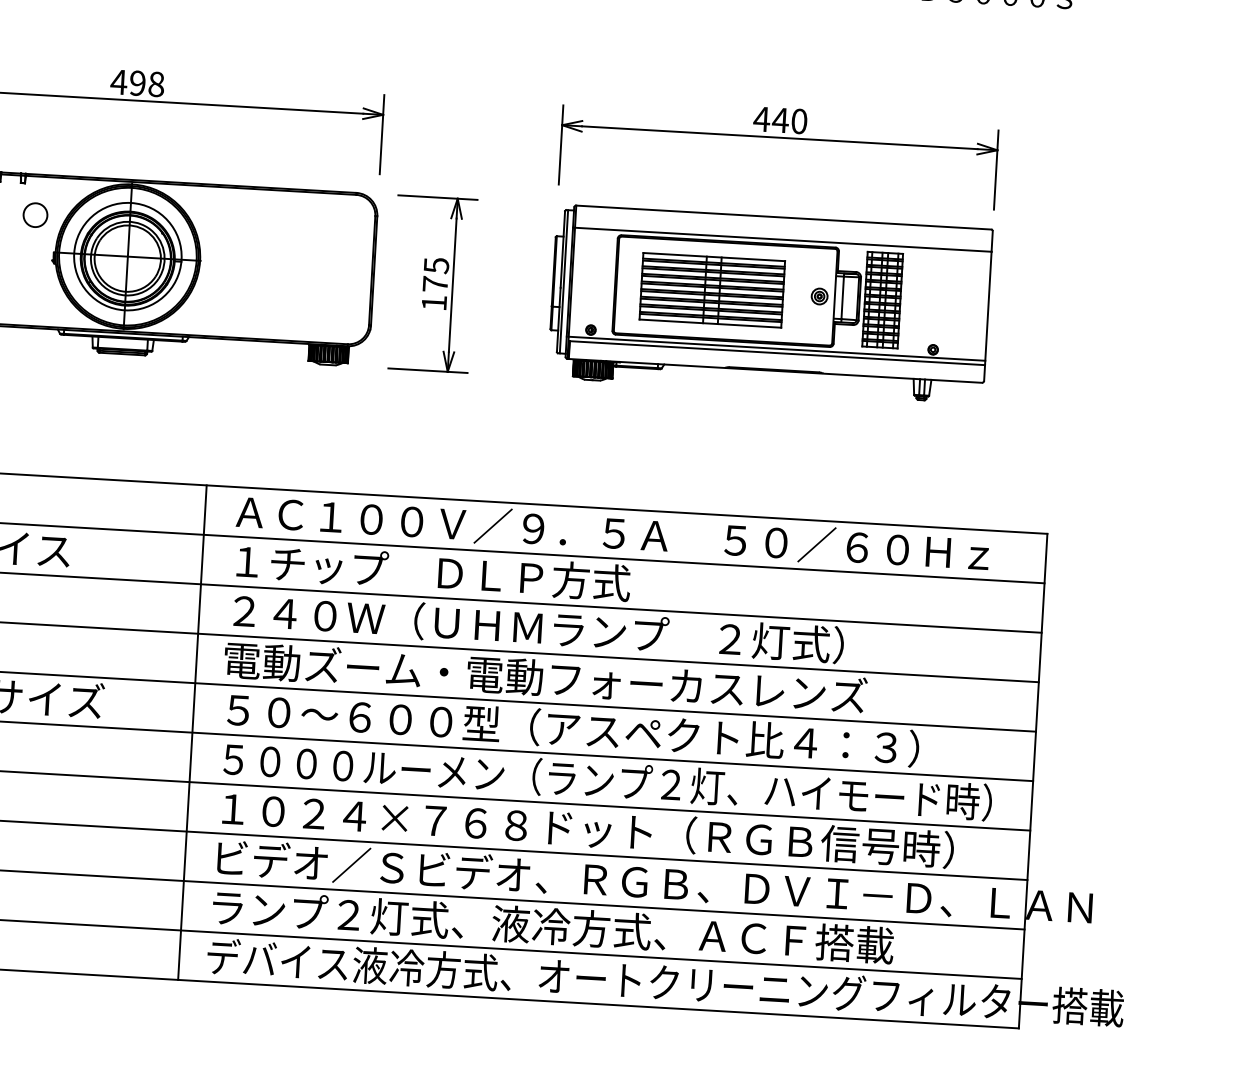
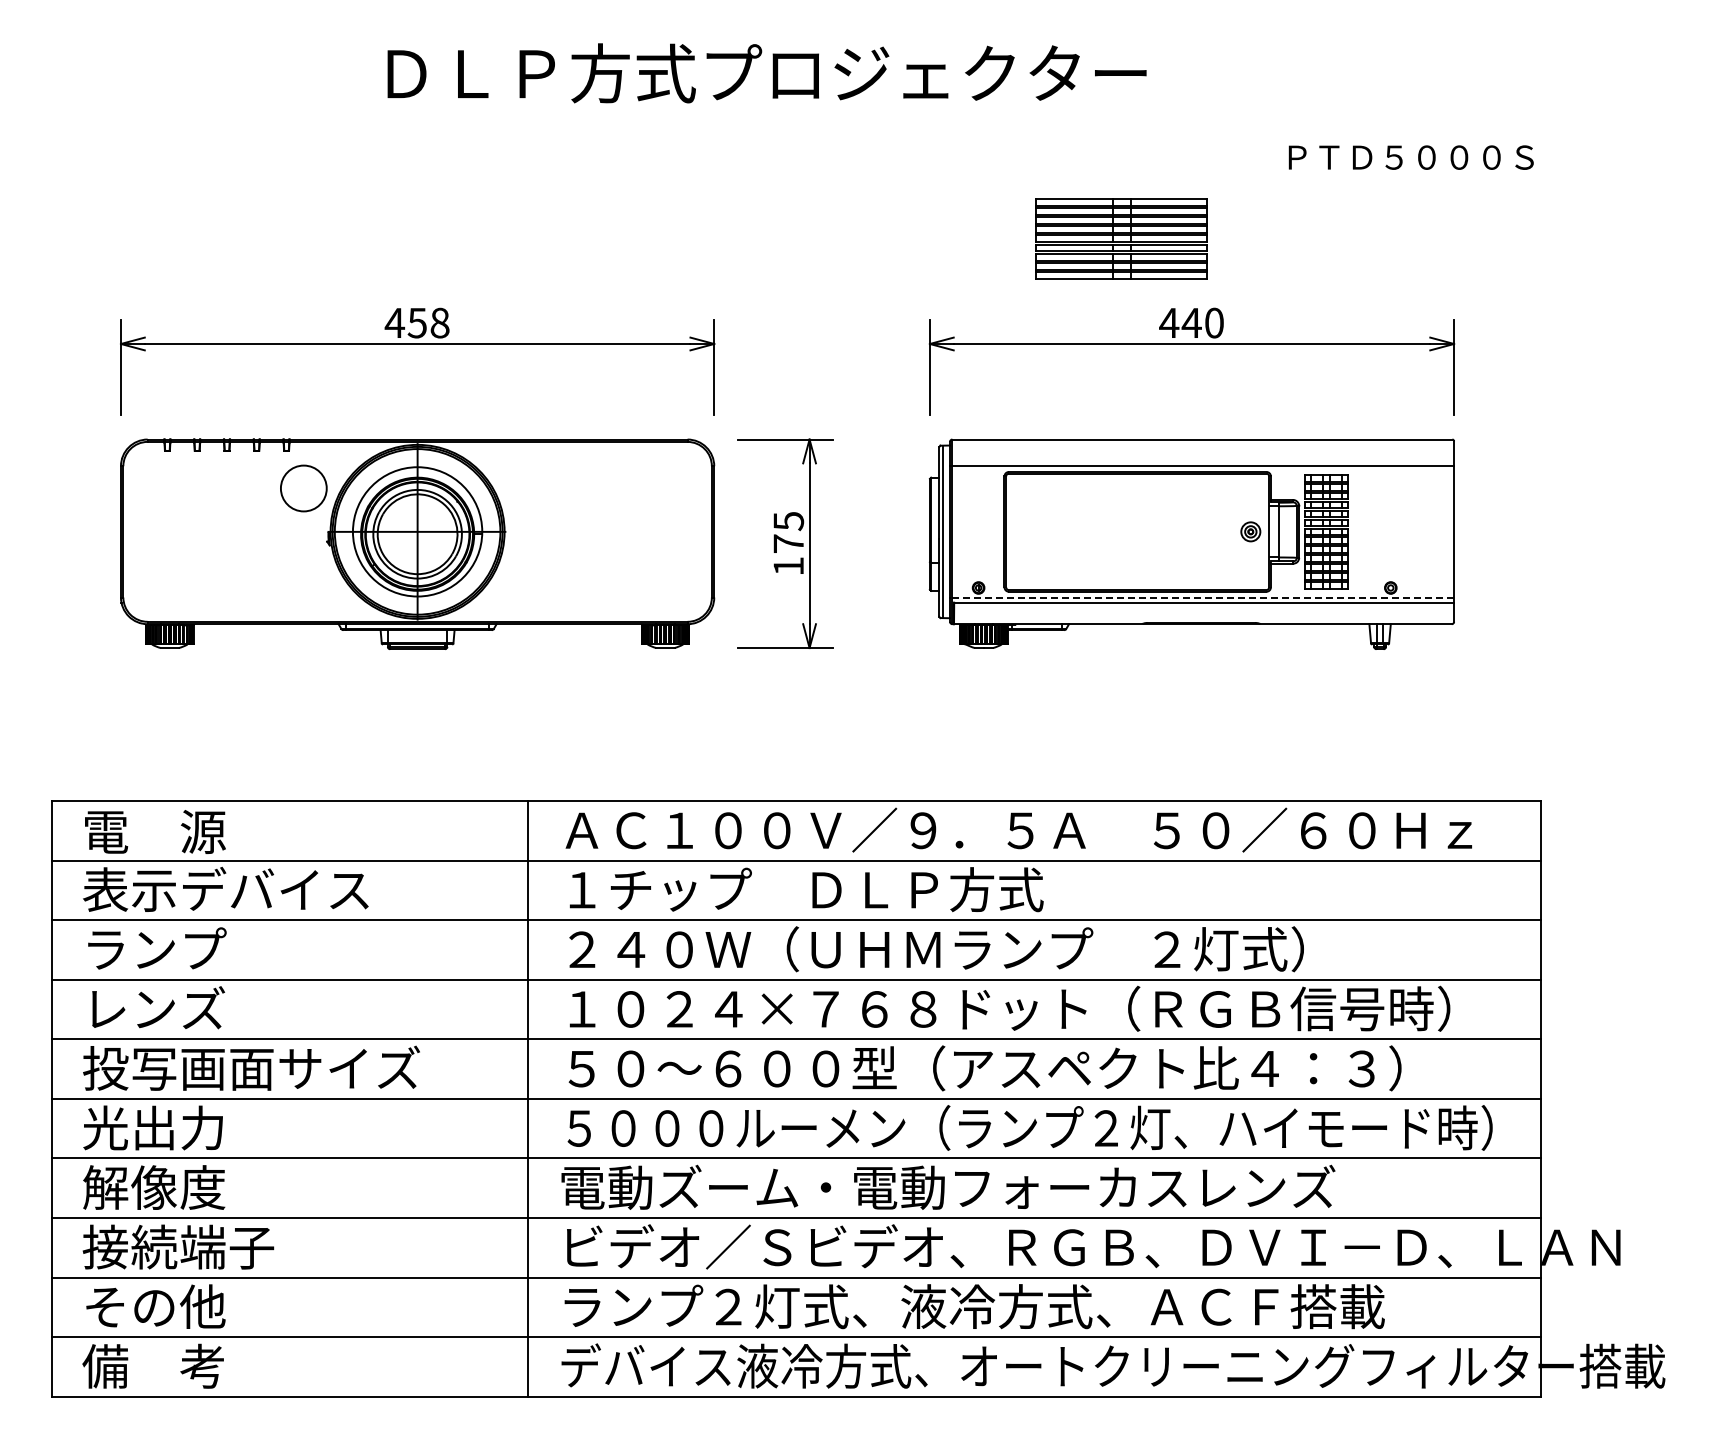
text: (136, 82) -> (416, 322), 498 -> 458
circle: (35, 215) -> (303, 488), size x1.6
part: (712, 290) -> (1121, 238), moved
line: (777, 348) -> (1203, 597), solid -> dashed
text: (593, 680) -> (1005, 1008), 電動ズーム・電動フォーカスレンズ -> １０２４×７６８ドット（ＲＧＢ信号時）
text: (584, 829) -> (1005, 1187), １０２４×７６８ドット（ＲＧＢ信号時） -> 電動ズーム・電動フォーカスレンズ

